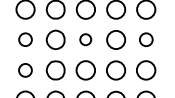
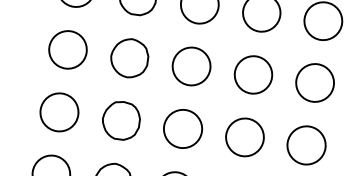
part: (25, 39) -> (67, 49), size x1.43
part: (85, 39) -> (190, 65), size x1.67
part: (146, 39) -> (315, 82), size x1.43
part: (25, 70) -> (59, 112), size x1.43

